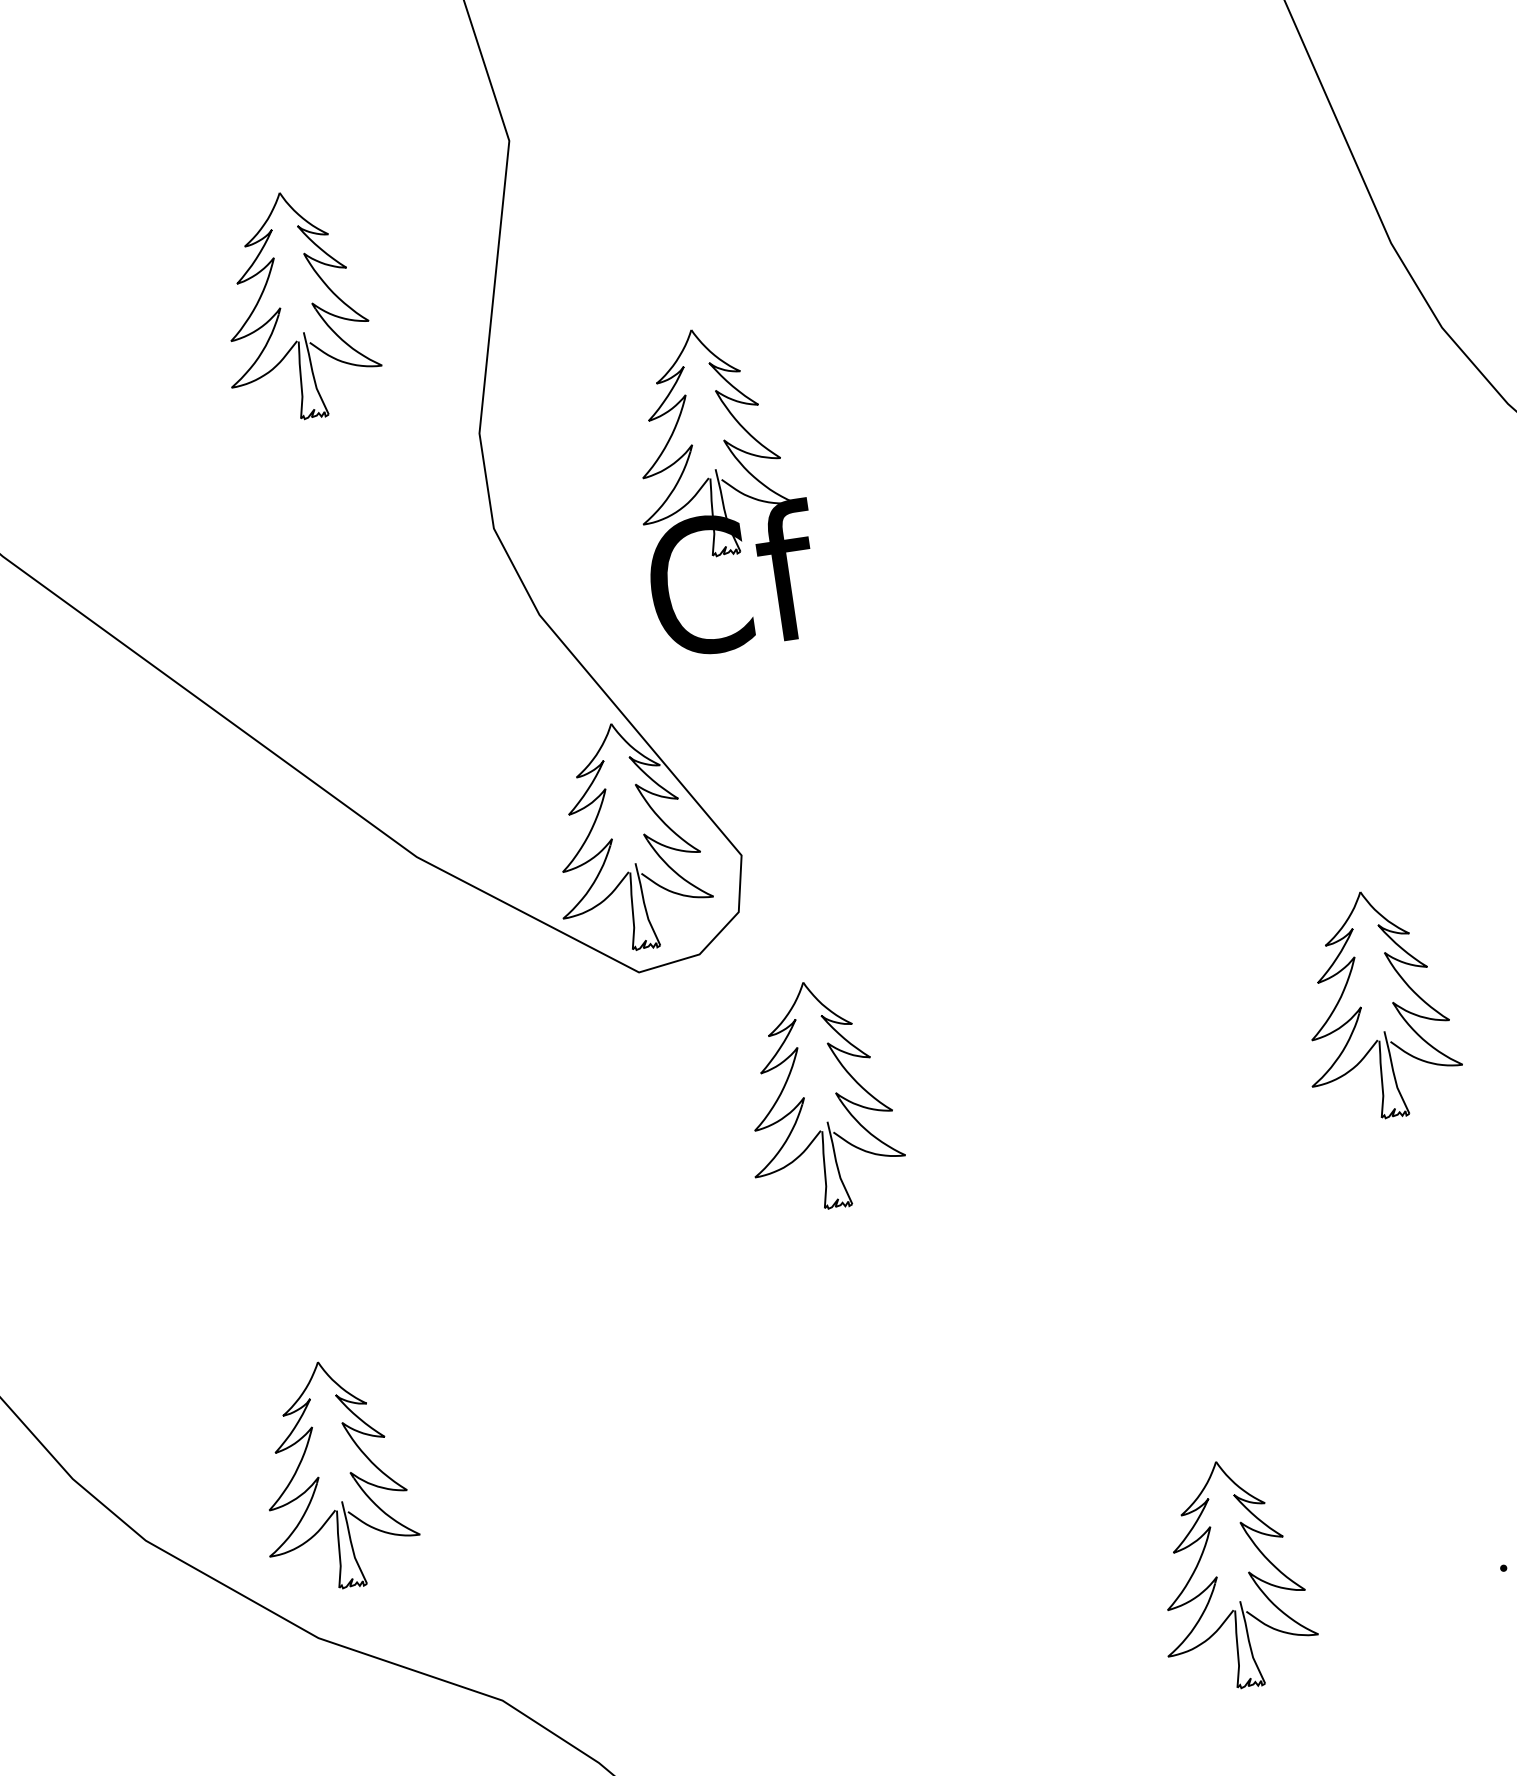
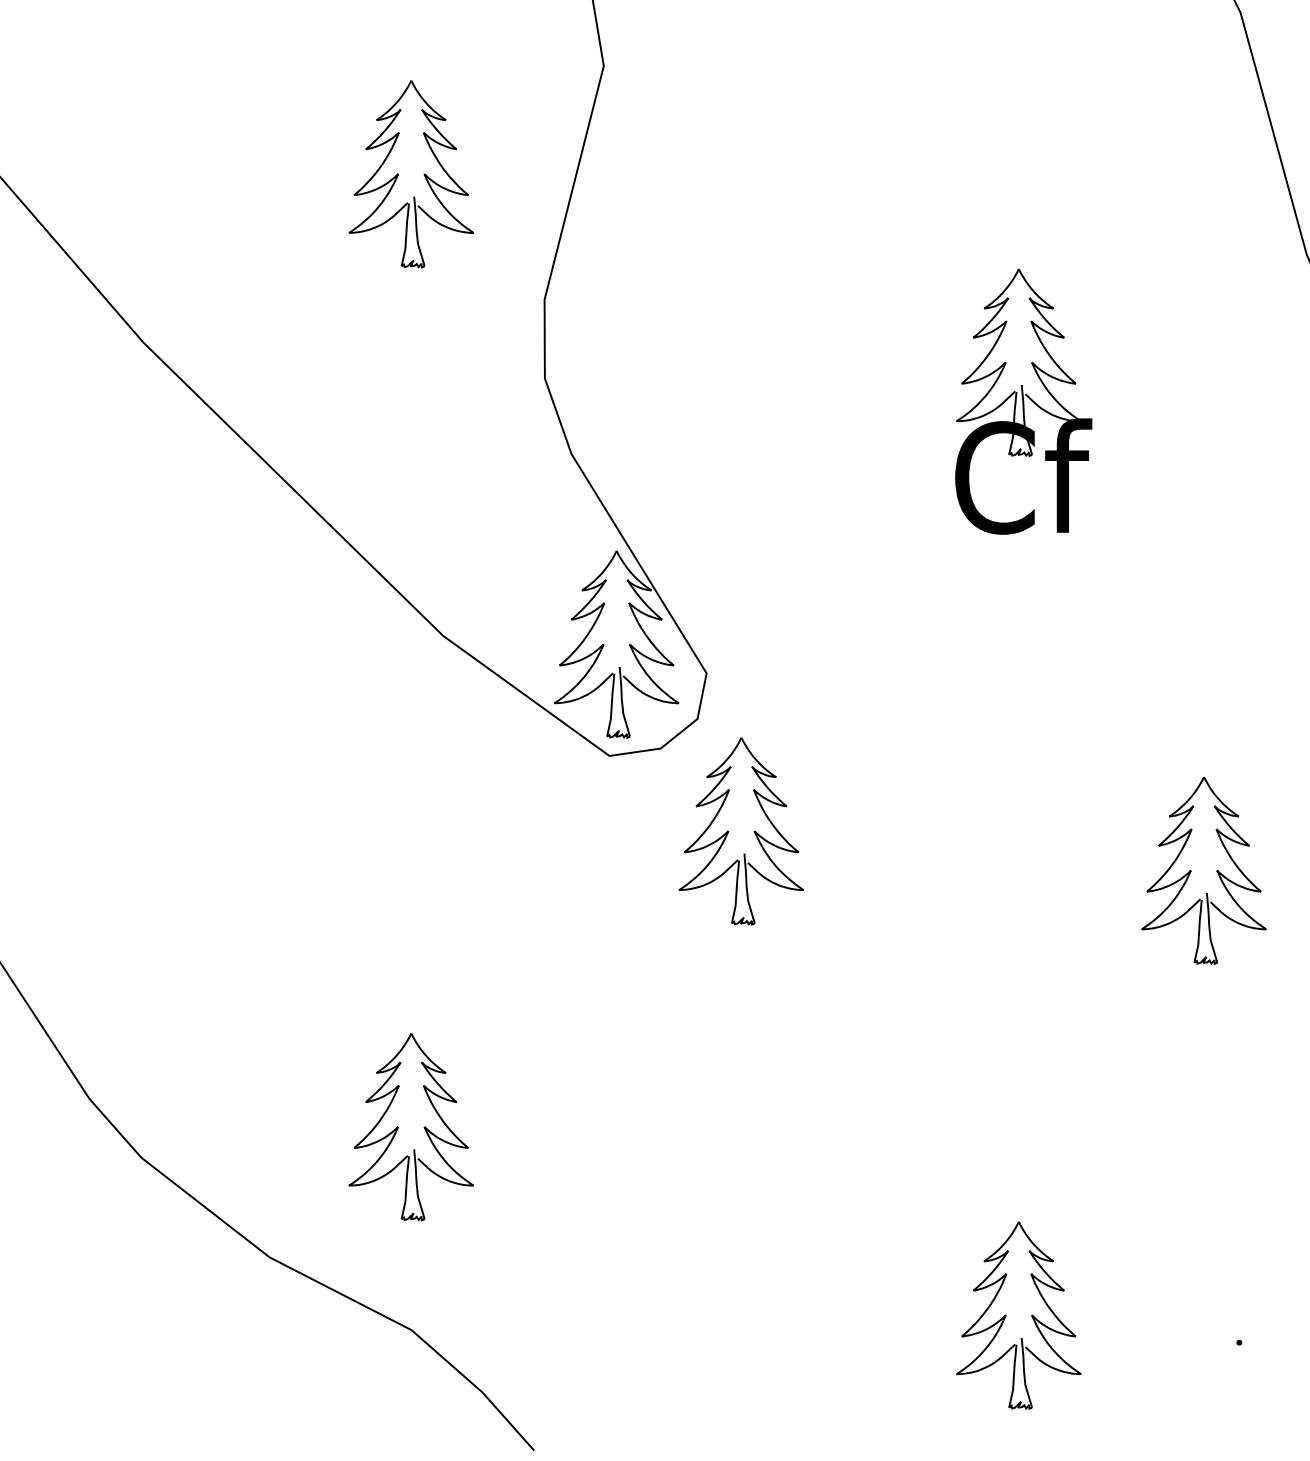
part: (720, 488) -> (1023, 401), moved
part: (820, 1095) -> (741, 831), moved
part: (319, 1477) -> (398, 1127), moved

